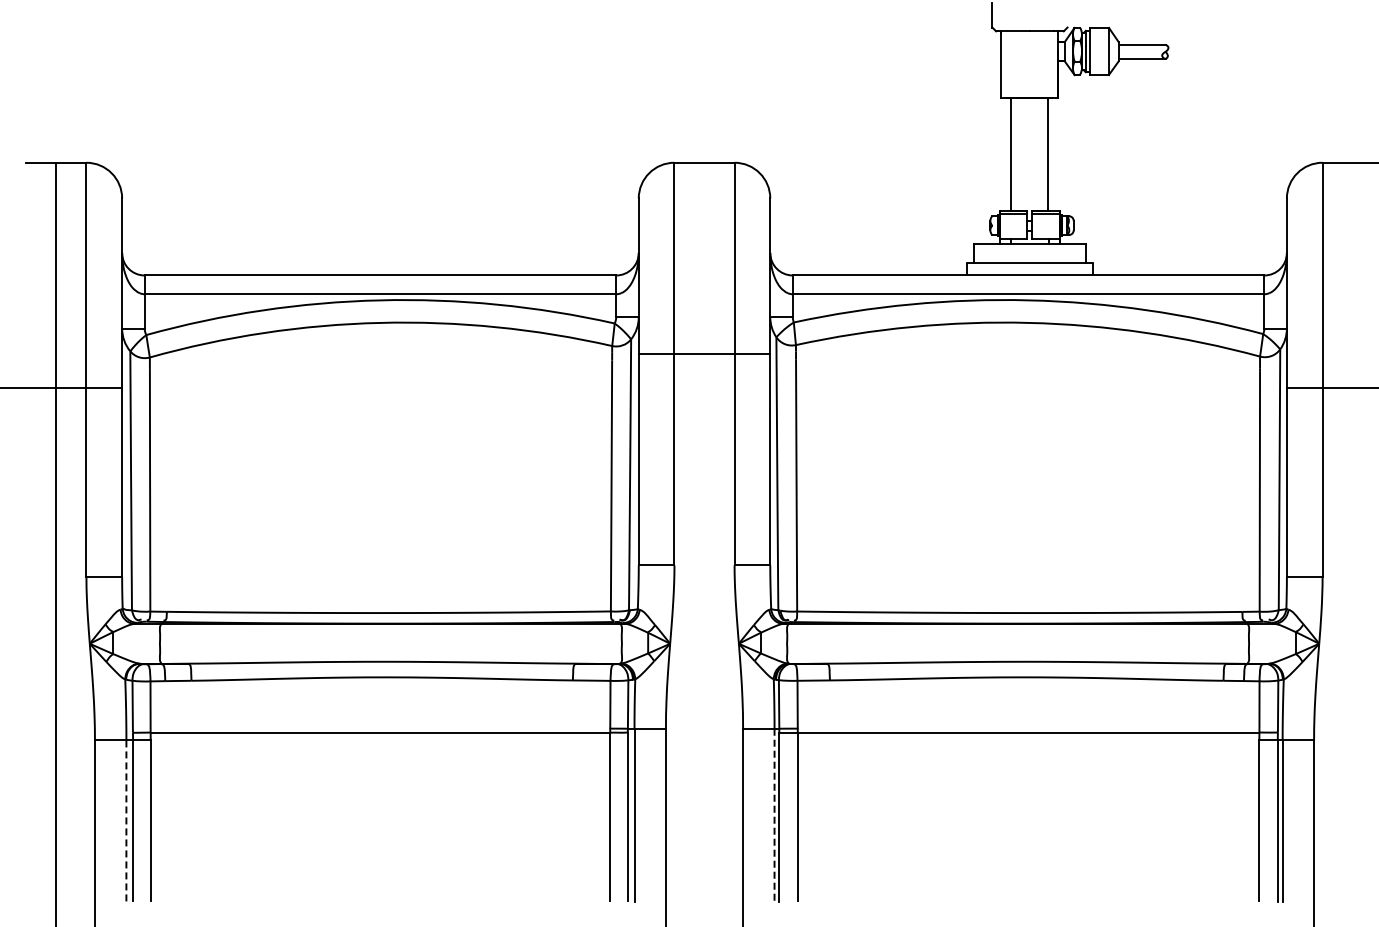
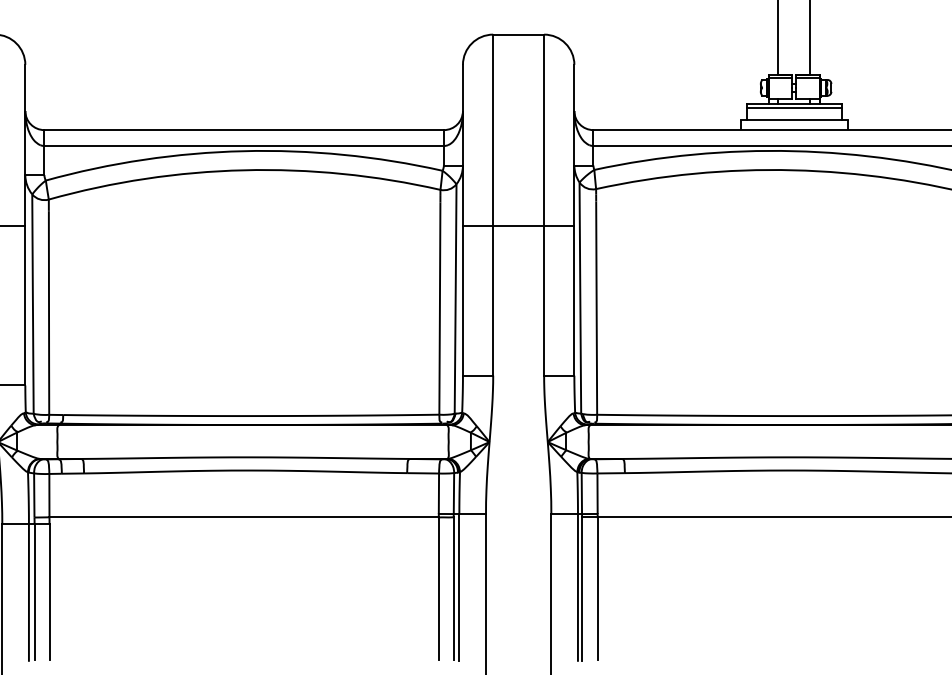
line: (1029, 248) -> (793, 107), added
line: (704, 354) -> (518, 225), moved
line: (774, 815) -> (577, 587), dashed -> solid
line: (126, 821) -> (29, 592), dashed -> solid

